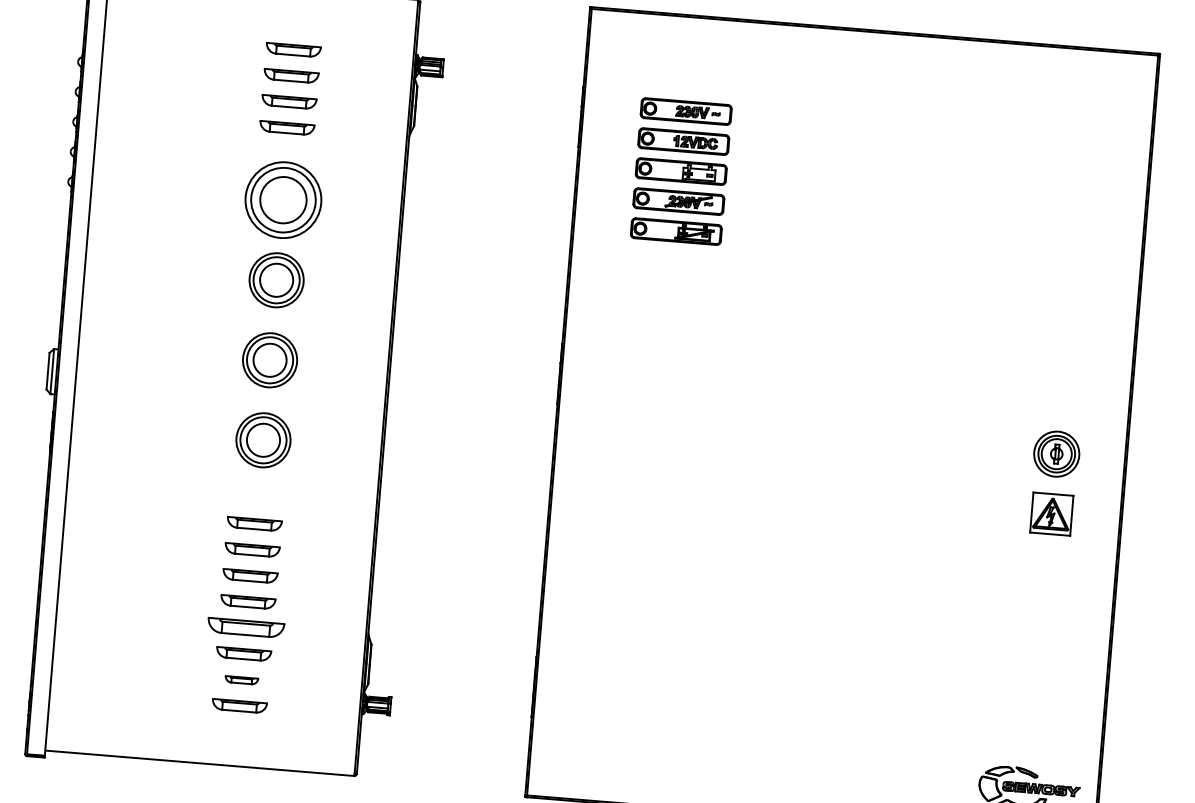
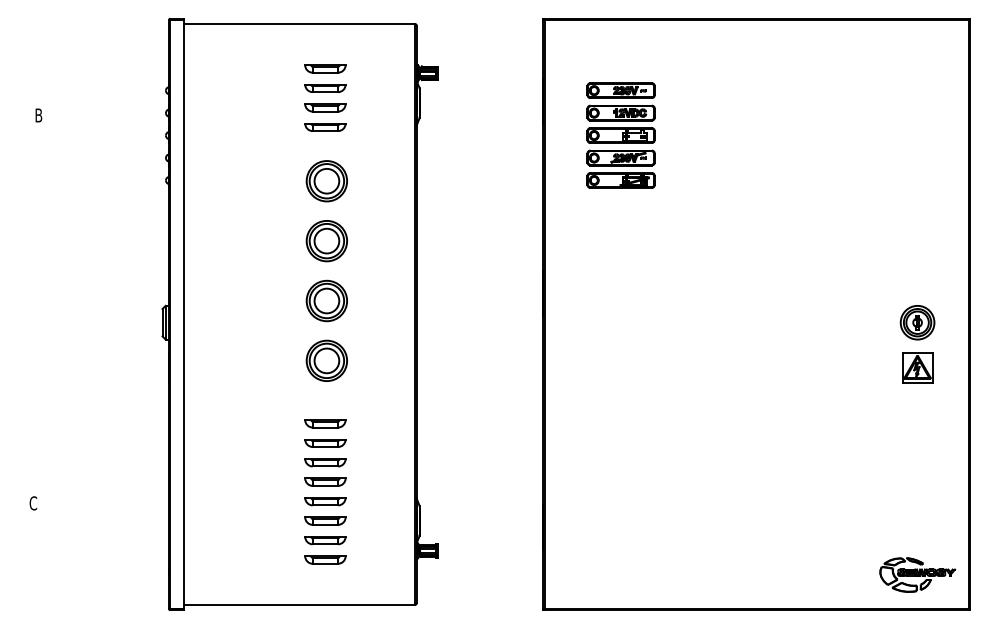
part: (282, 200) -> (326, 181), size x0.71
part: (246, 627) -> (325, 501), size x0.71
part: (241, 680) -> (325, 540), size x1.67

